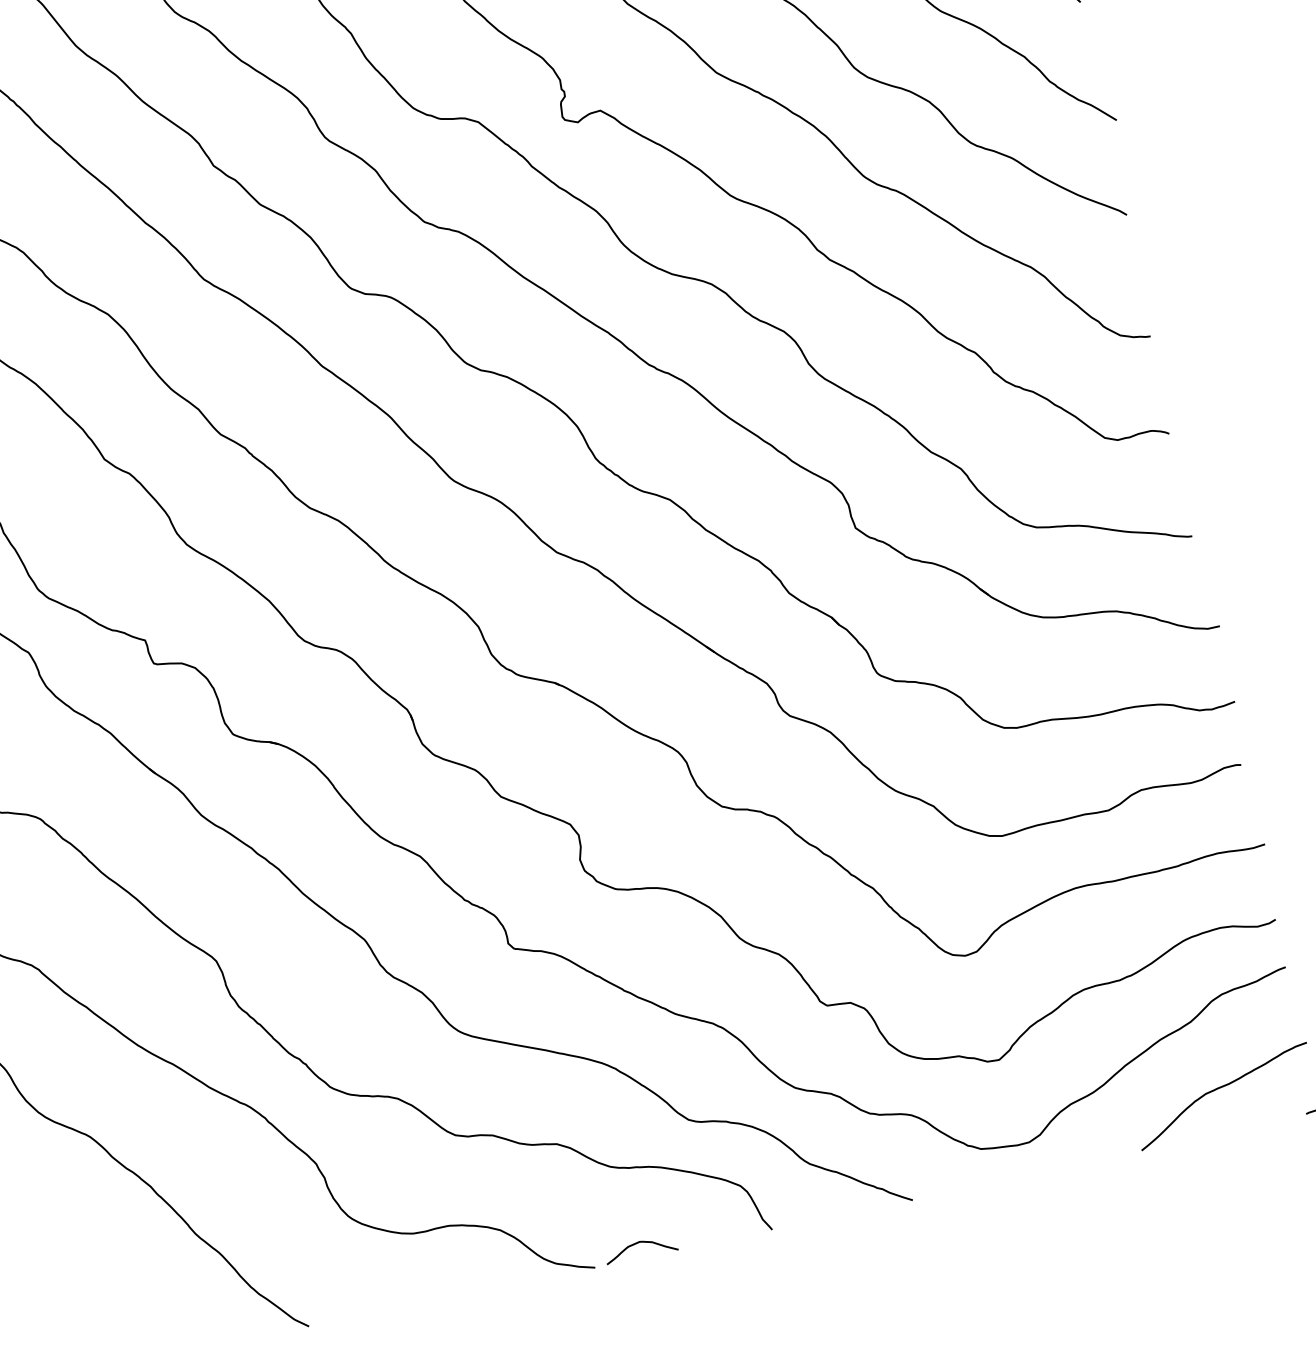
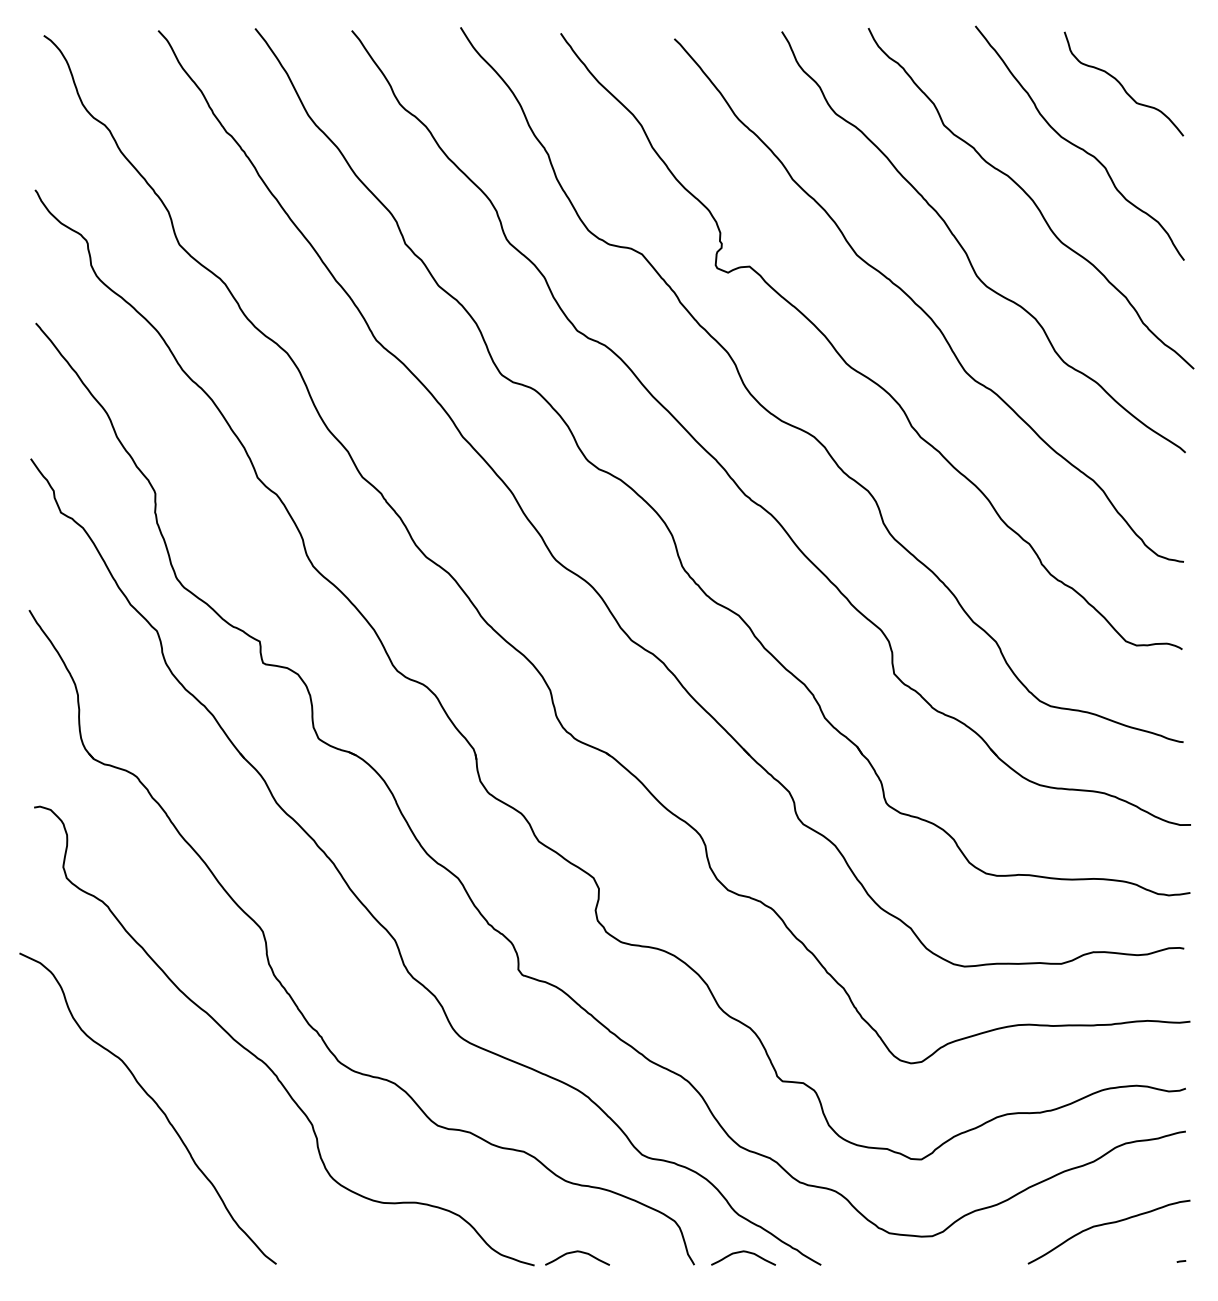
curve: (823, 1204) -> (743, 1252), added

